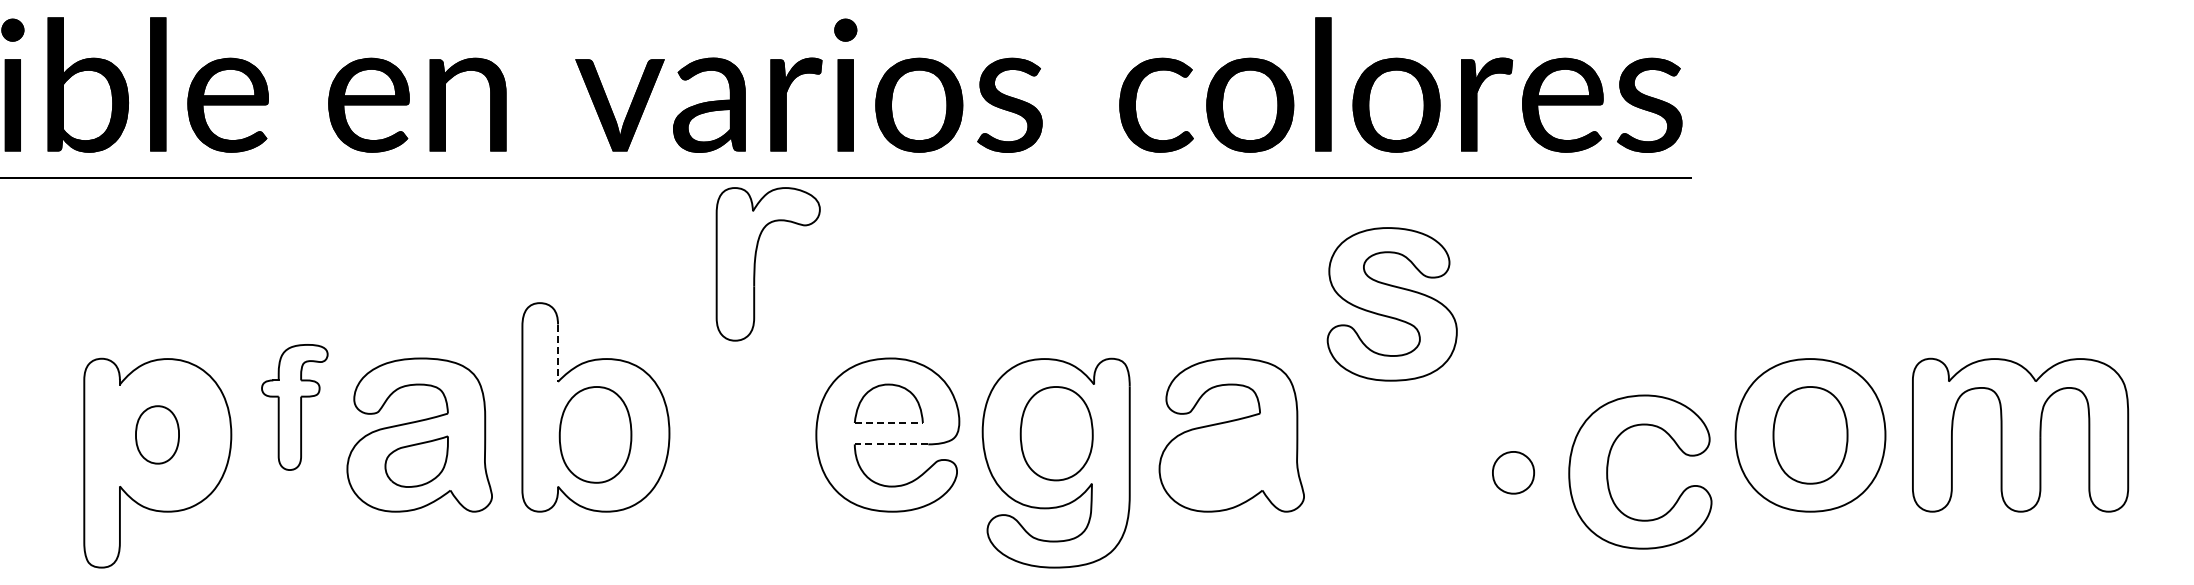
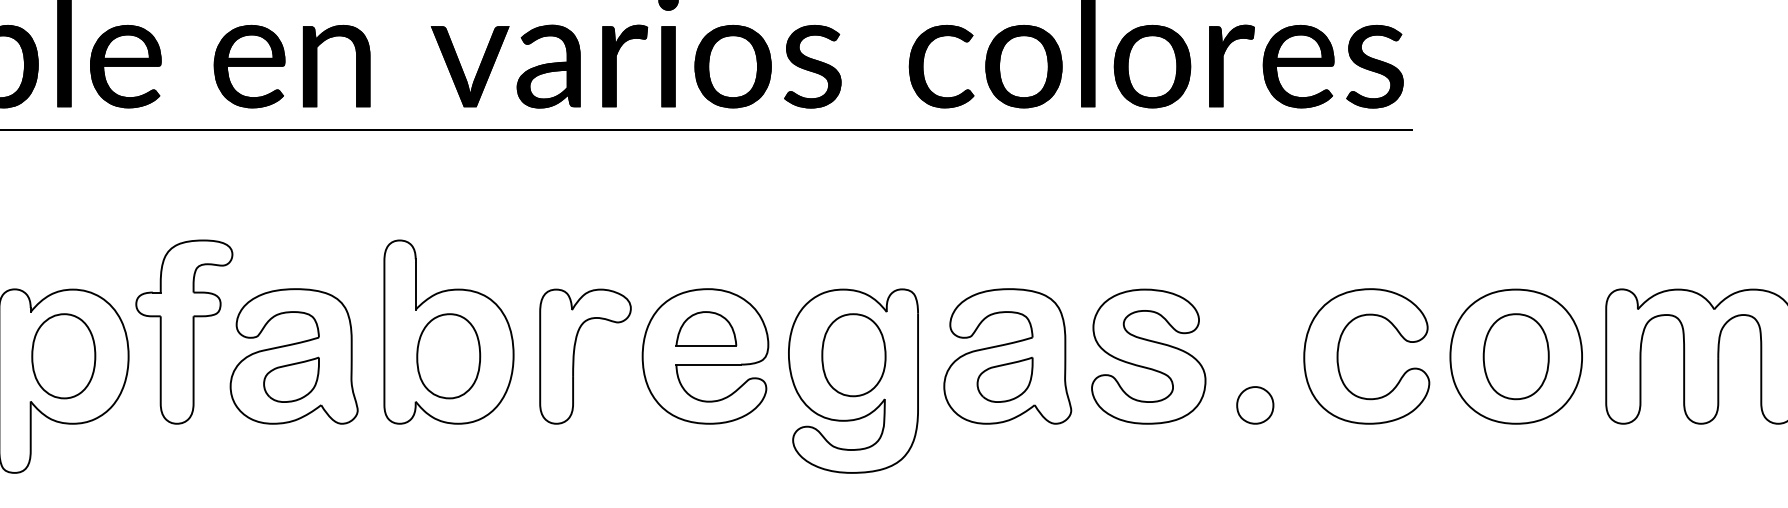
part: (755, 264) -> (574, 356), moved
part: (1391, 304) -> (1148, 356), moved
line: (558, 353) -> (416, 284), dashed -> solid
part: (294, 407) -> (184, 332), size x1.67
line: (889, 423) -> (706, 346), dashed -> solid
part: (157, 434) -> (63, 355), size x1.67
line: (891, 444) -> (708, 364), dashed -> solid
part: (1228, 461) -> (1004, 379), added
part: (1608, 471) -> (1338, 355), moved
part: (1513, 472) -> (1255, 405), moved

